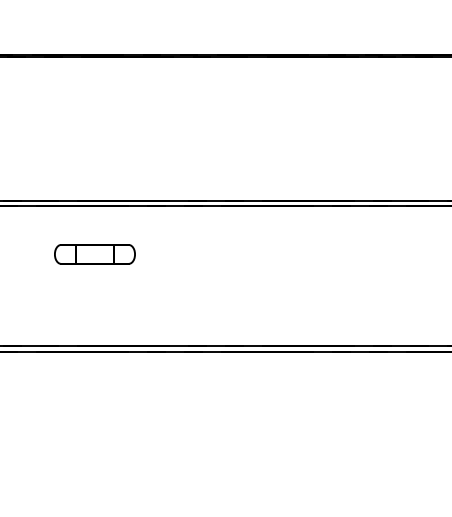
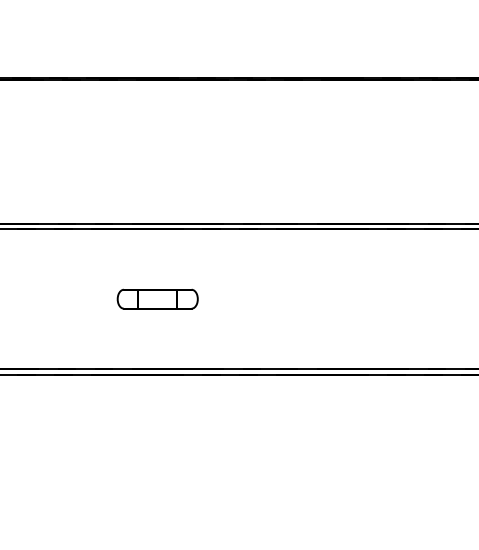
part: (94, 253) -> (157, 298), moved

